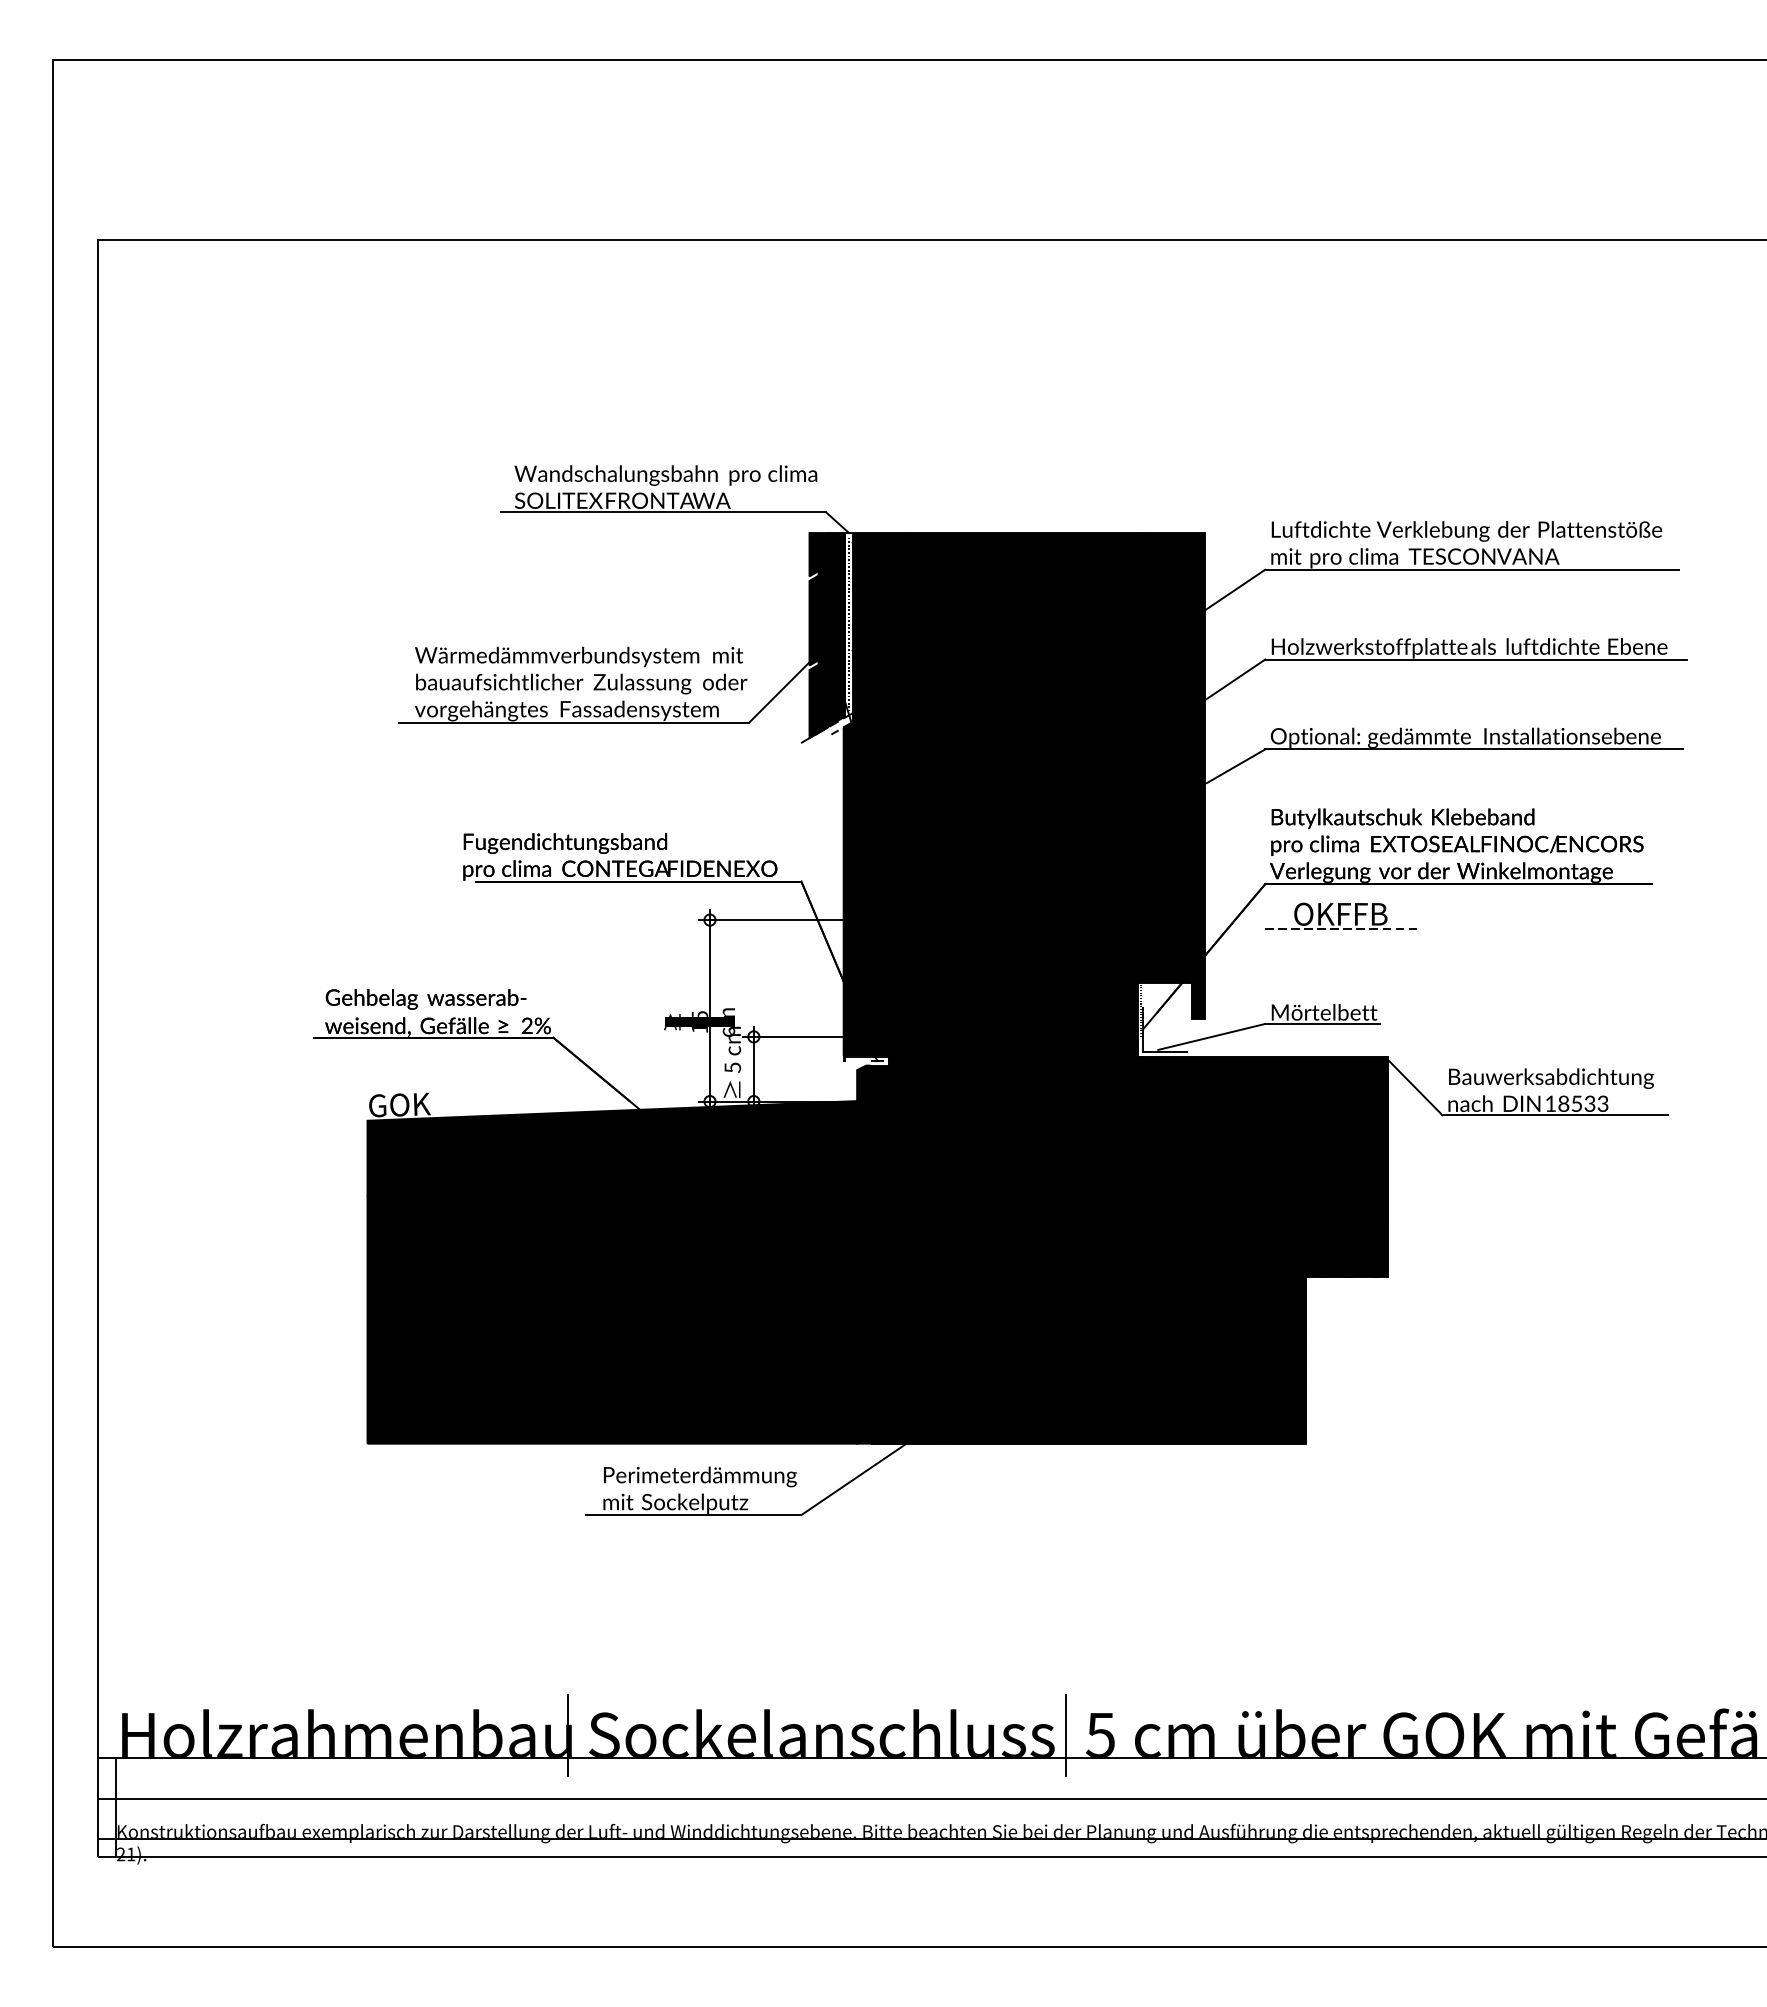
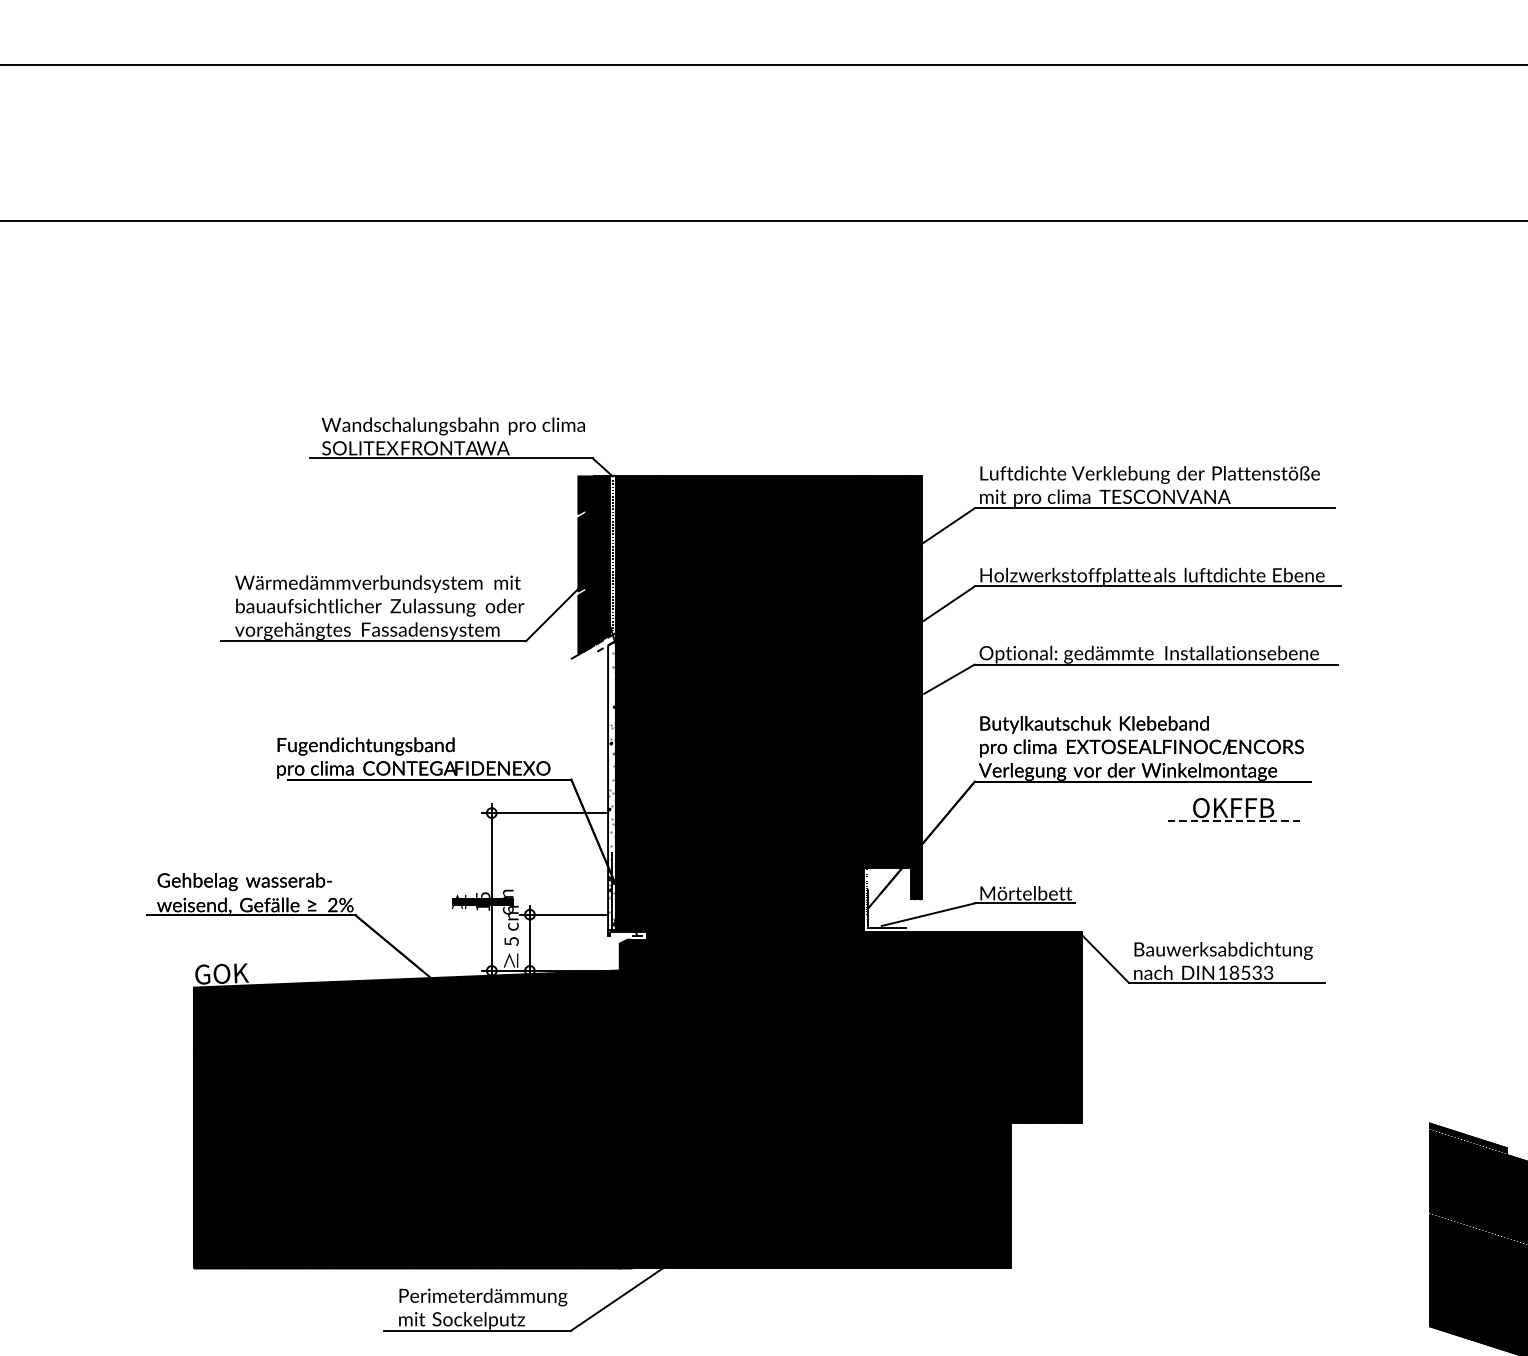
fill: (847, 888) -> (611, 785), removed
part: (1340, 915) -> (1233, 809), moved

